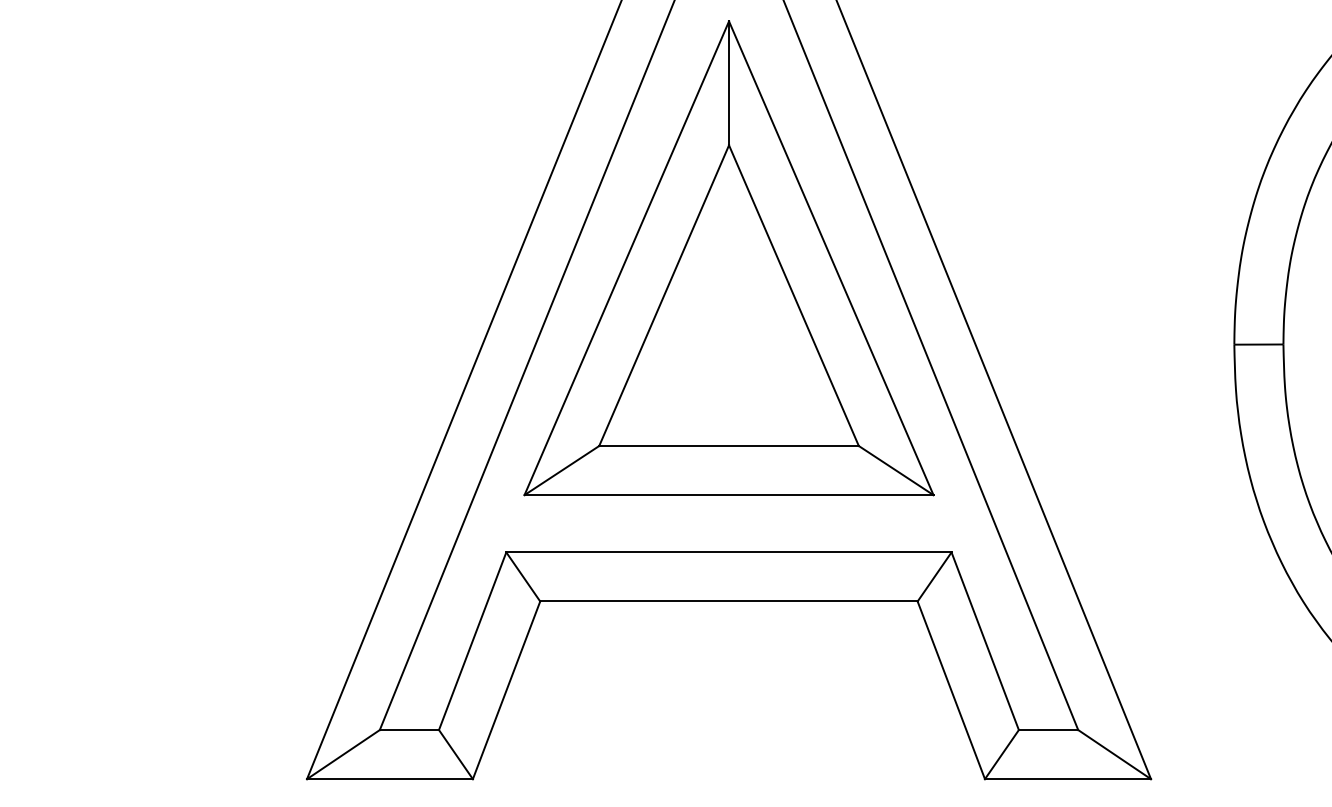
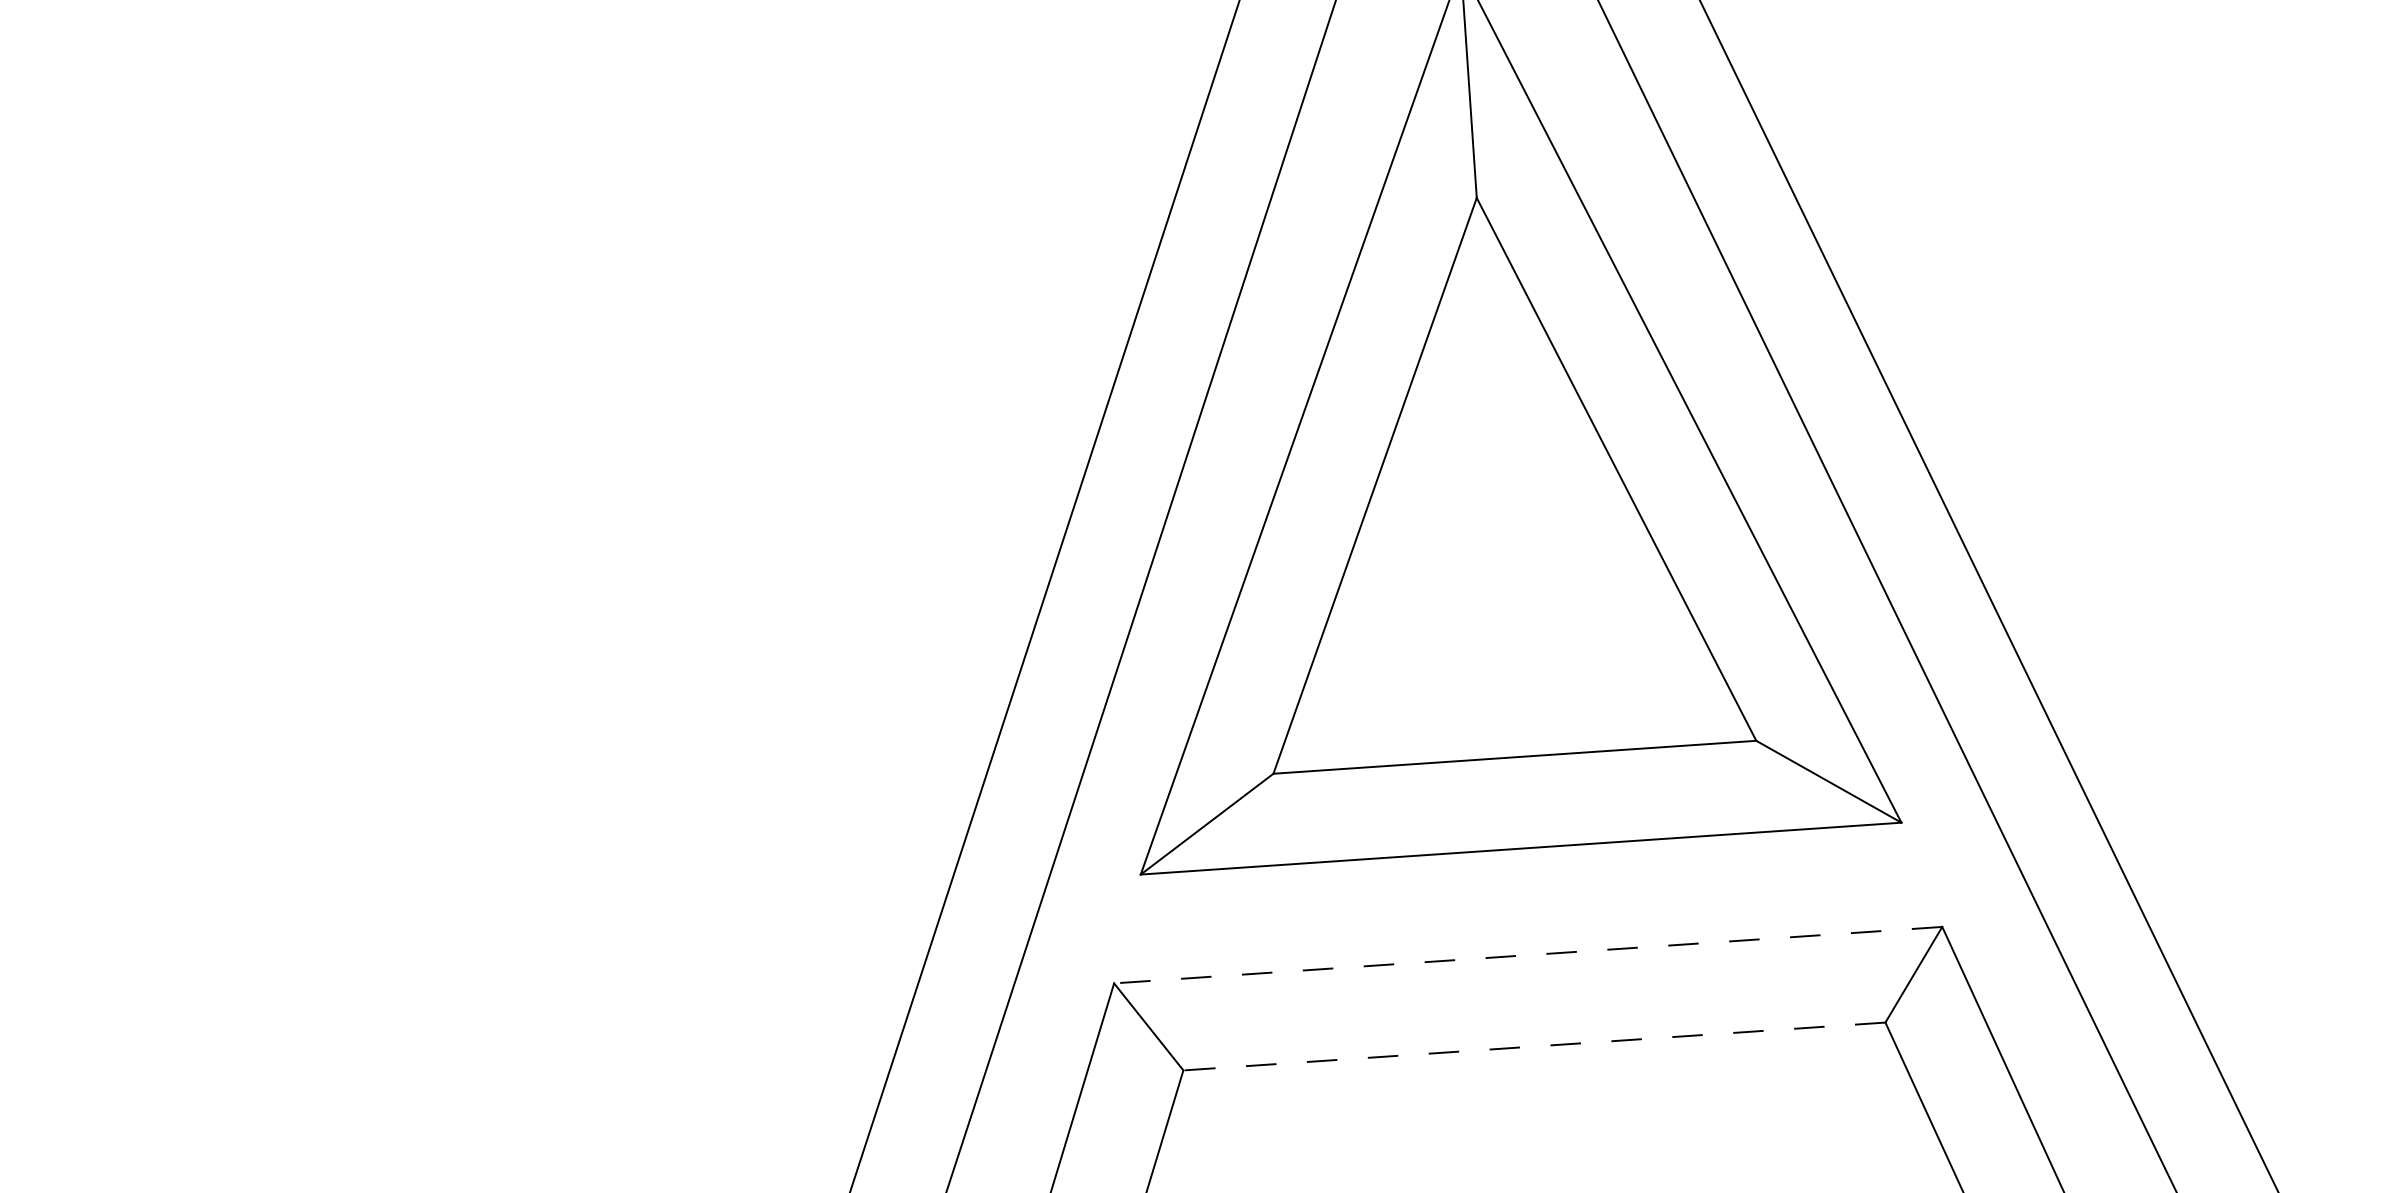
line: (728, 552) -> (1527, 955), solid -> dashed
line: (728, 601) -> (1533, 1046), solid -> dashed

